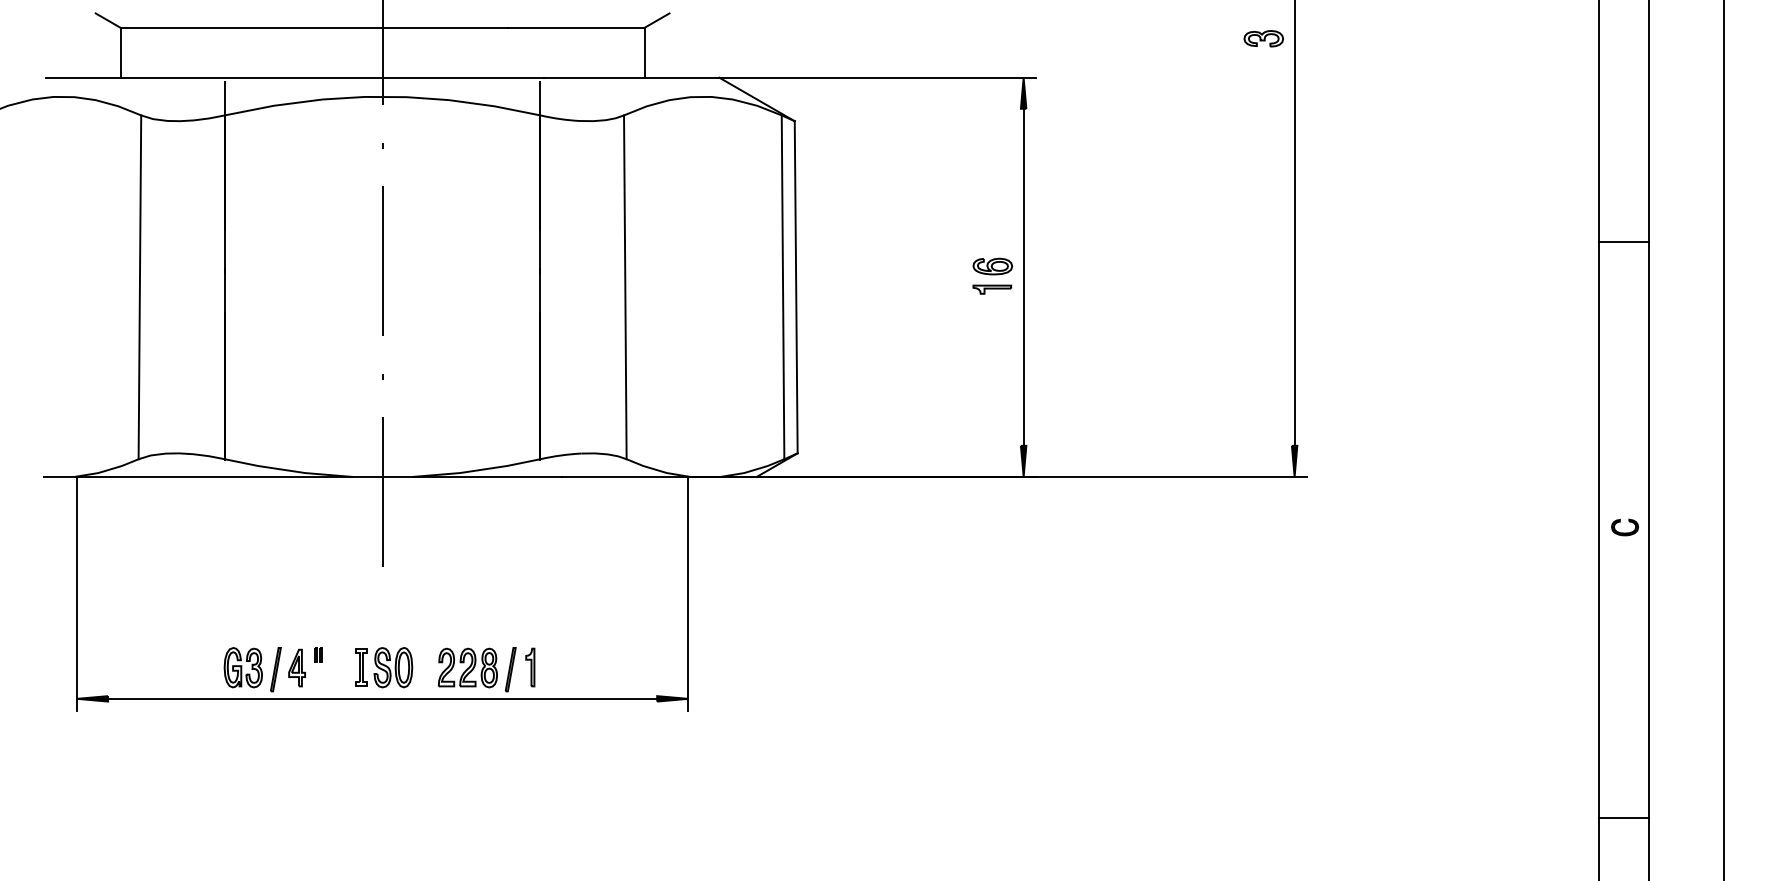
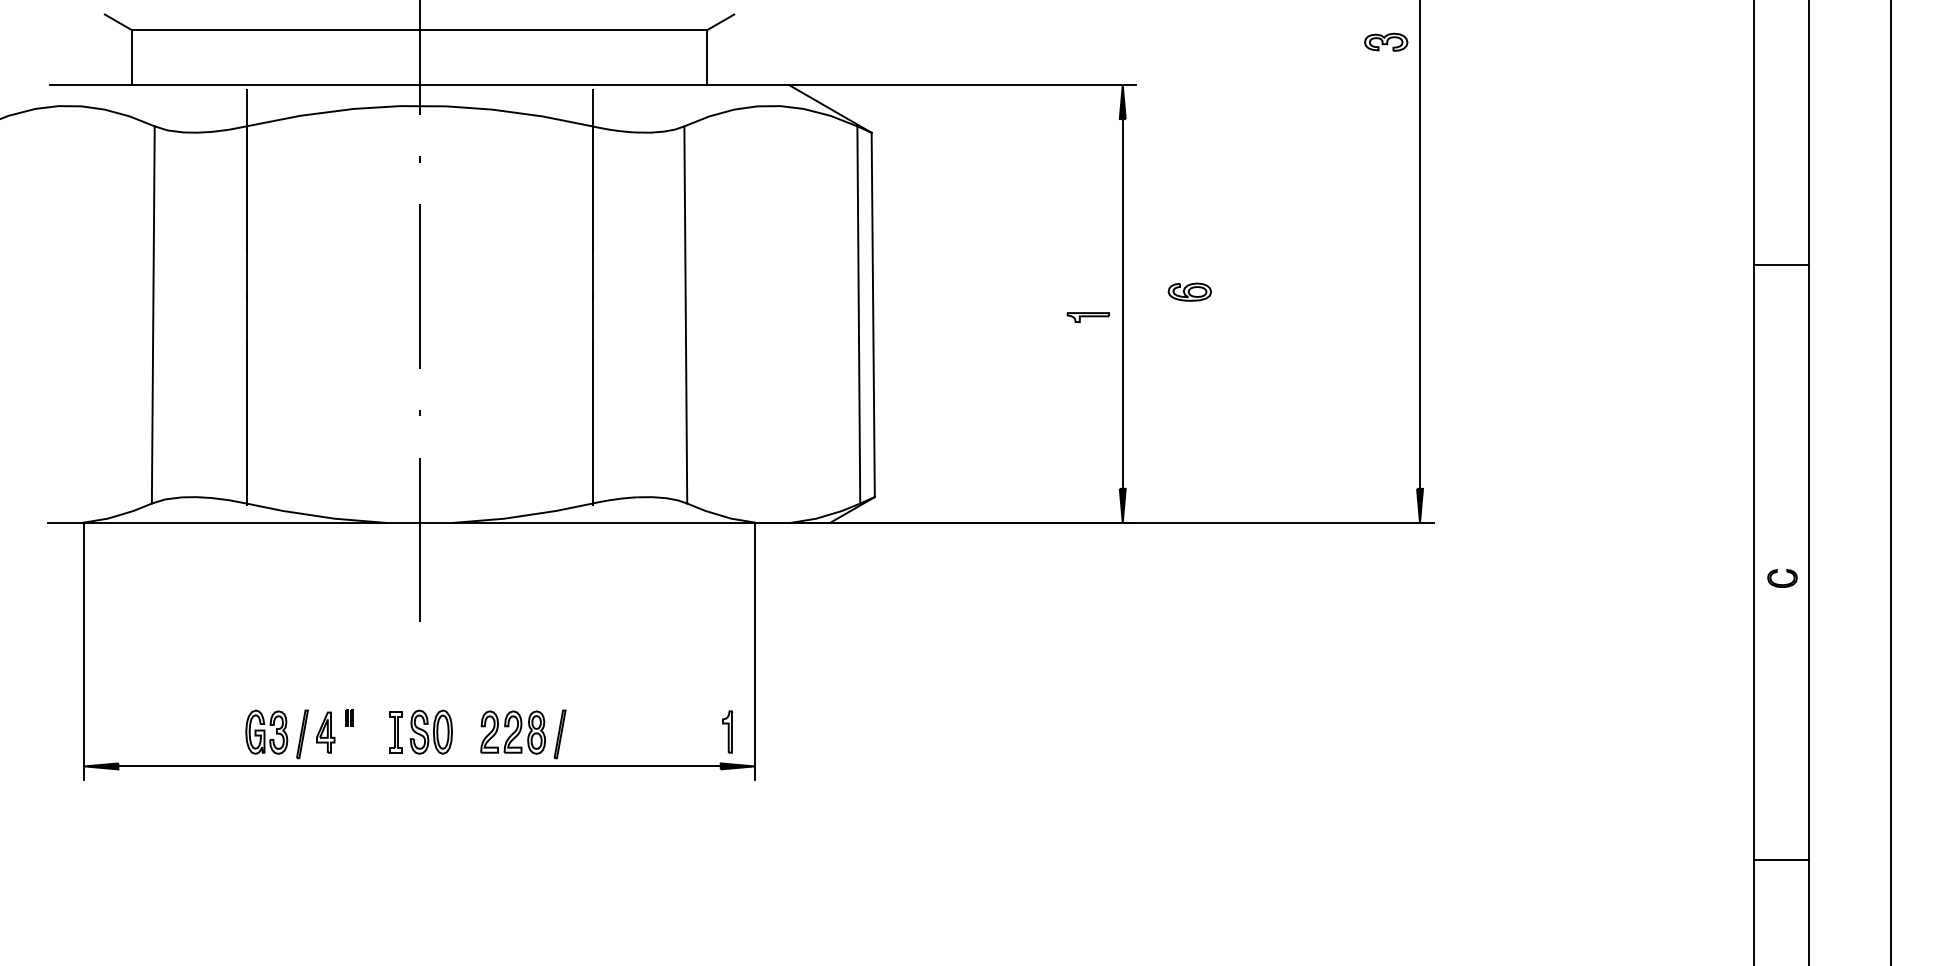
part: (992, 266) -> (1189, 292), moved
part: (530, 667) -> (727, 732), moved
line: (1623, 817) -> (1780, 860), moved

